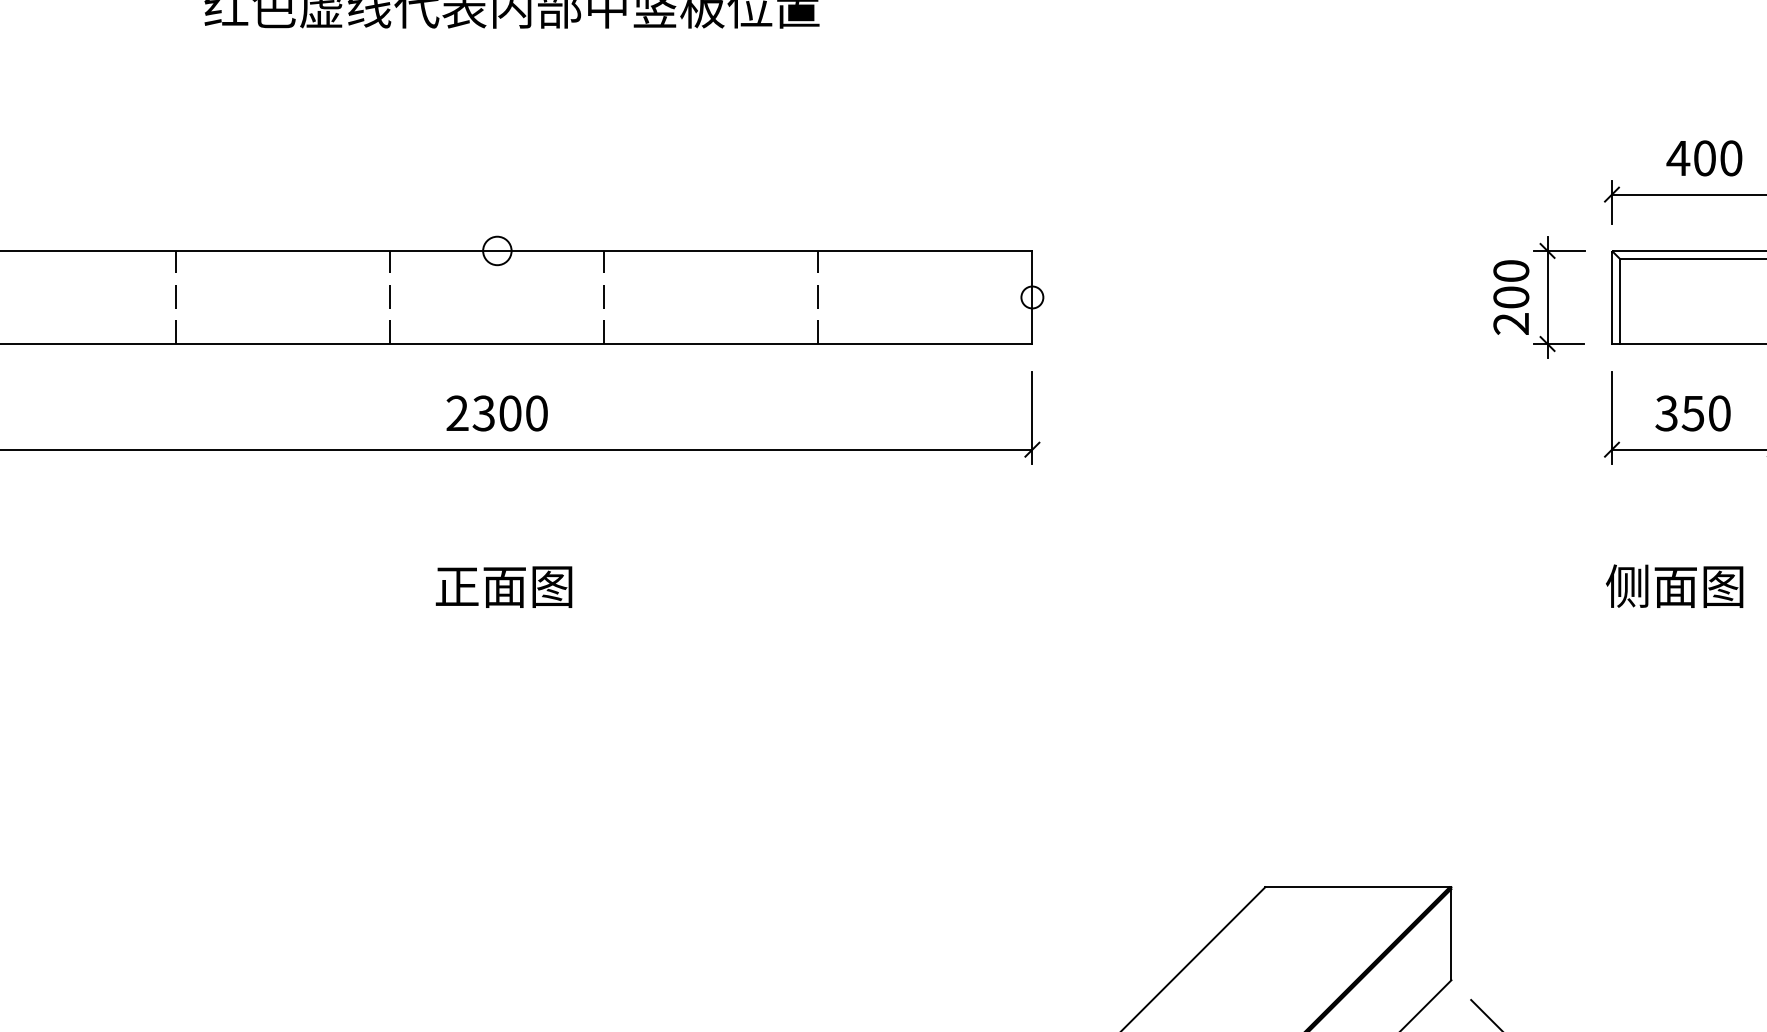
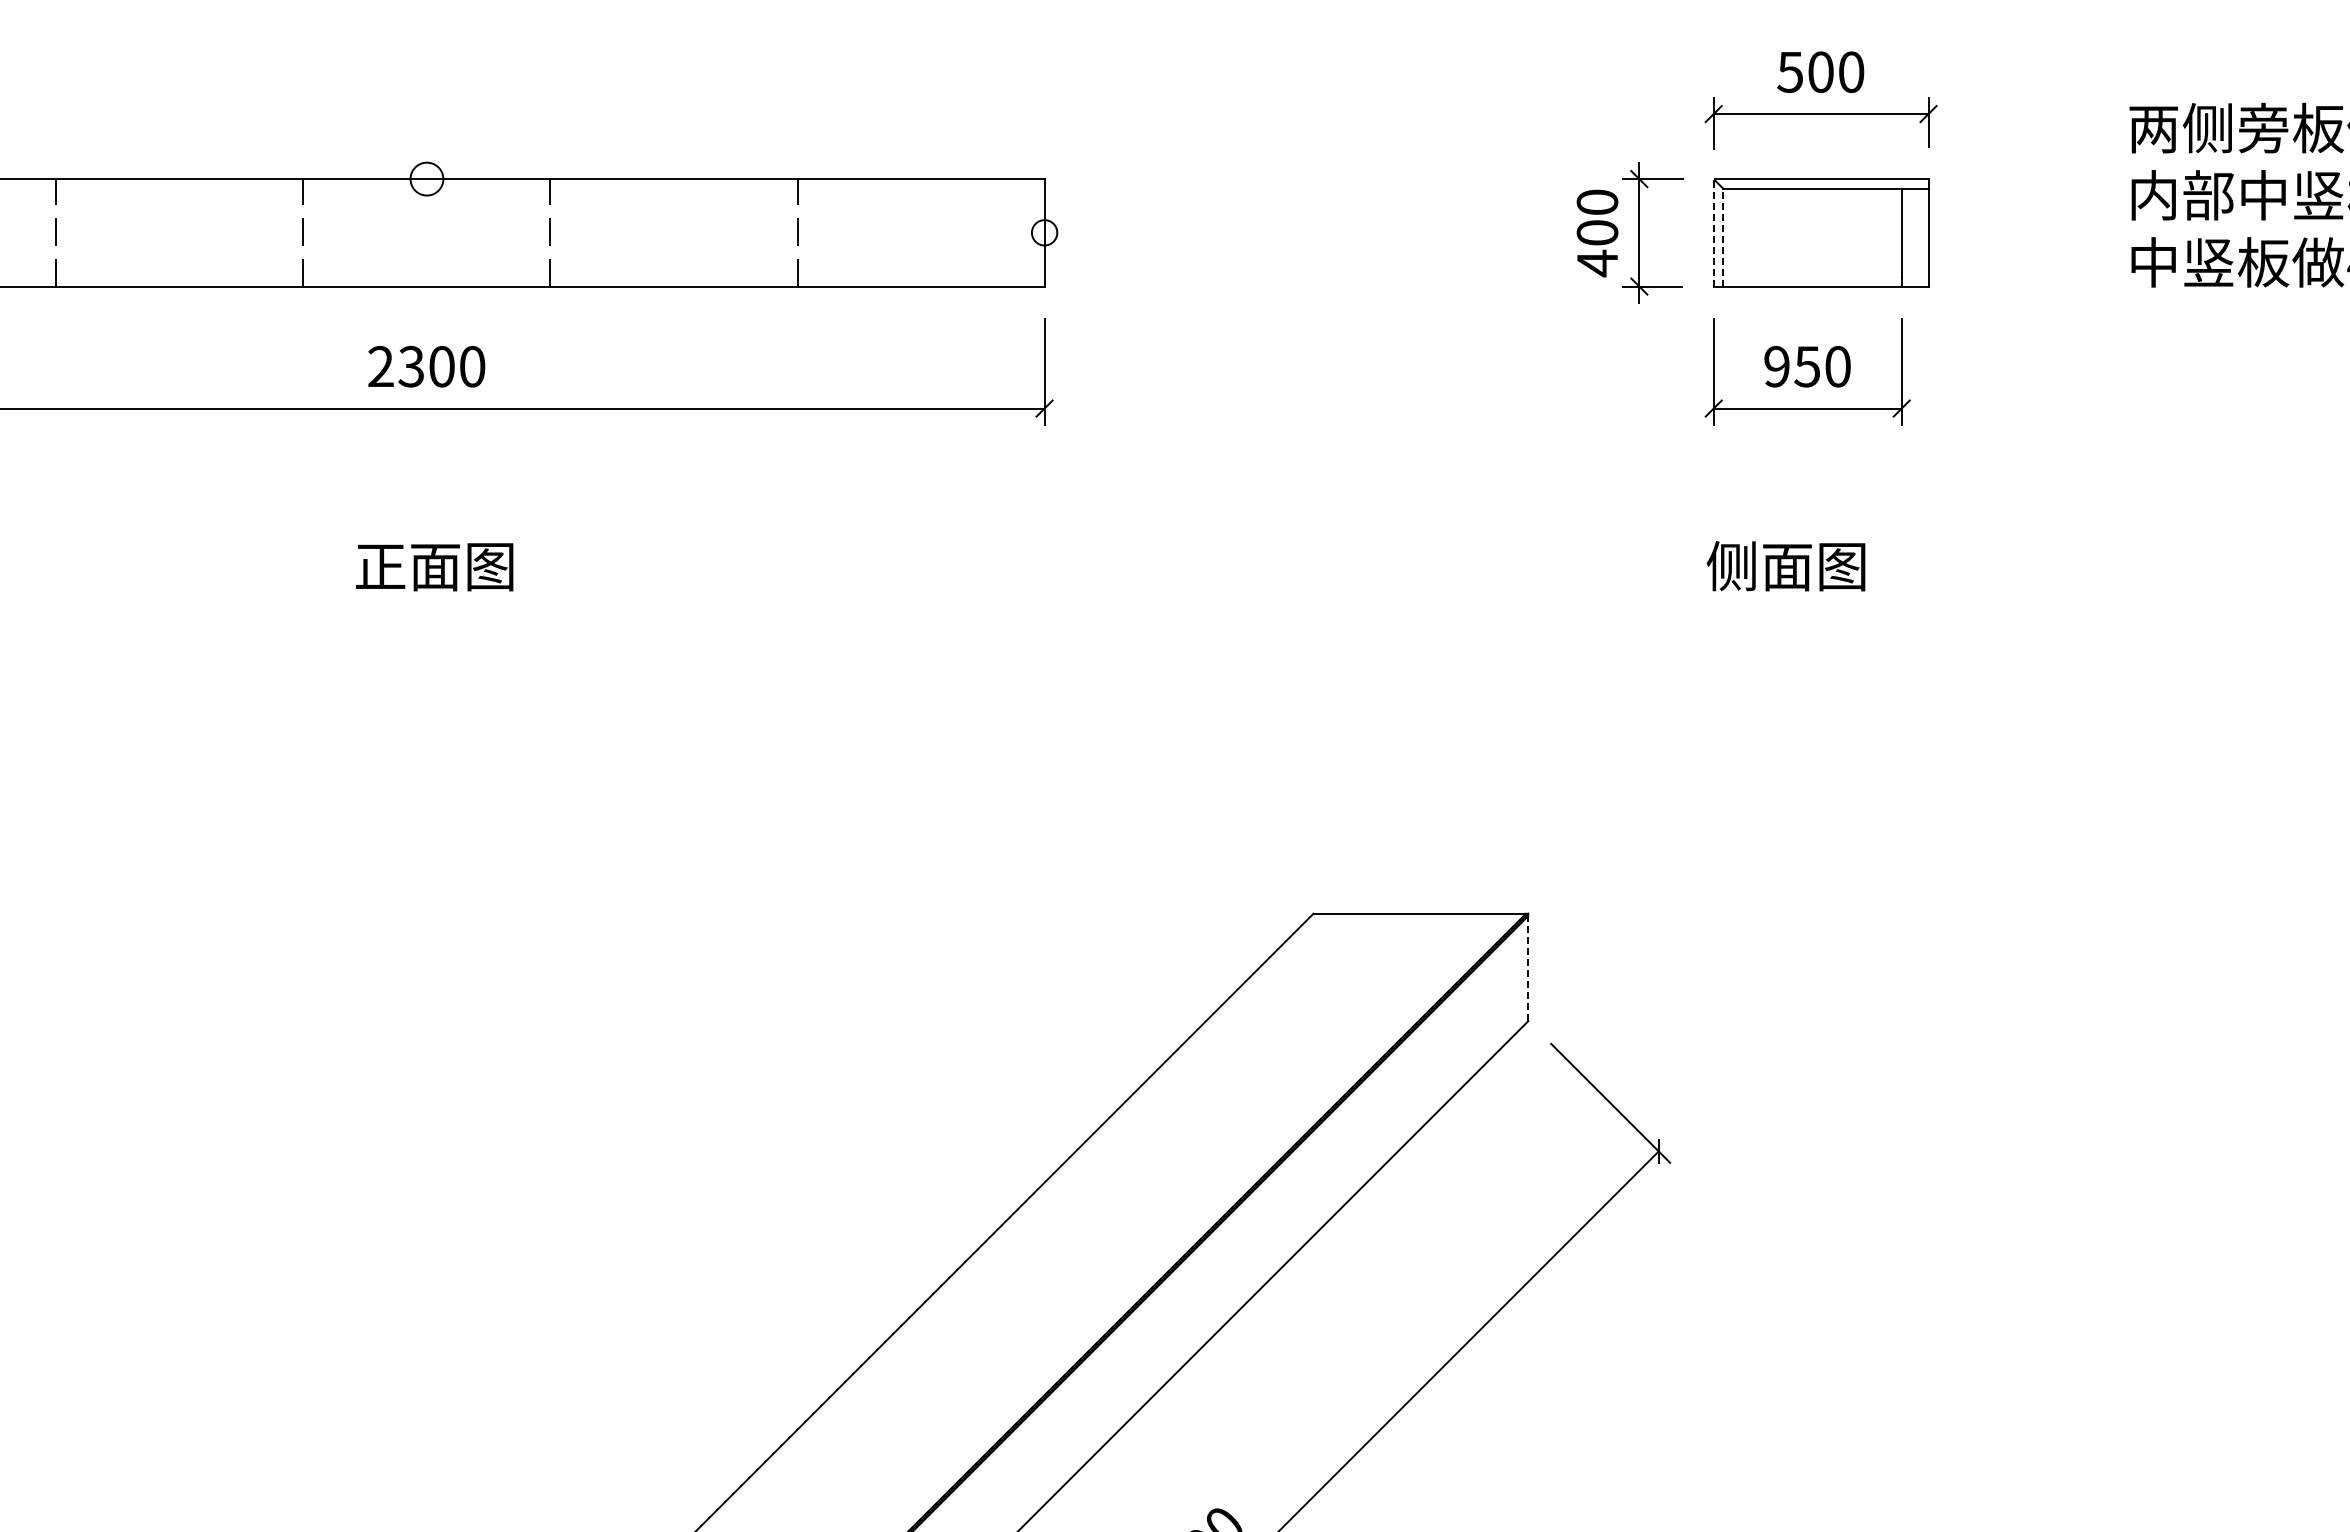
text: (1678, 158) -> (1790, 72), 400 -> 500
line: (1611, 298) -> (1713, 233), solid -> dashed
line: (1620, 301) -> (1723, 237), solid -> dashed
text: (1510, 324) -> (1596, 263), 200 -> 400
text: (1666, 413) -> (1776, 366), 350 -> 950
line: (1451, 933) -> (1528, 967), solid -> dashed

